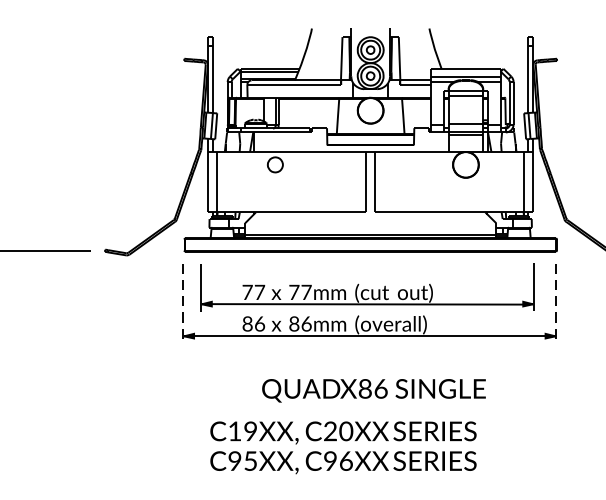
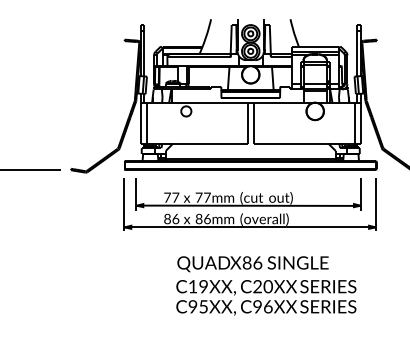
line: (182, 303) -> (123, 205), dashed -> solid
line: (555, 303) -> (375, 205), dashed -> solid
text: (343, 447) -> (266, 297), moved

